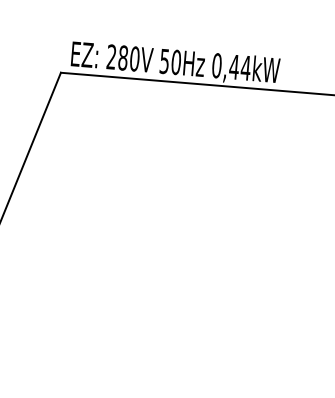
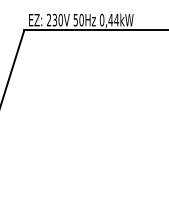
text: (122, 58) -> (54, 20), 280V -> 230V

